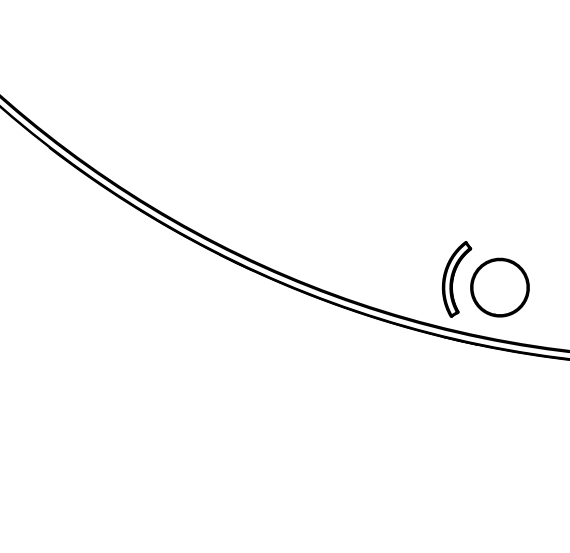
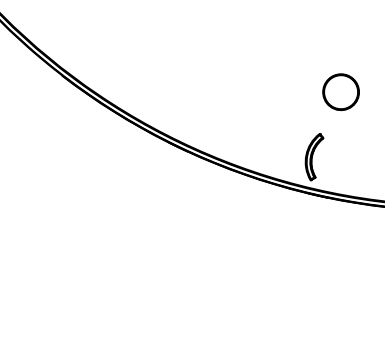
part: (499, 288) -> (340, 92), moved

